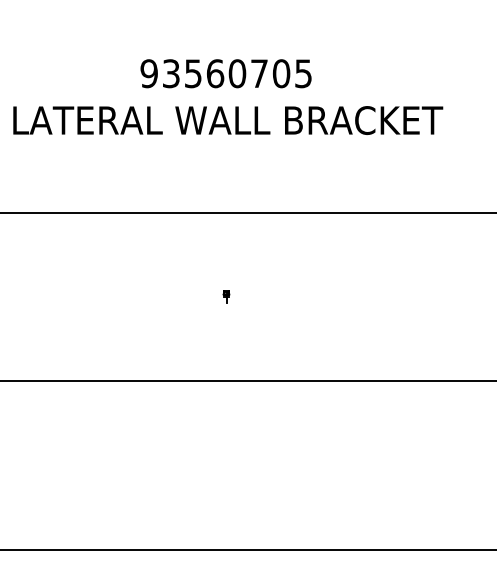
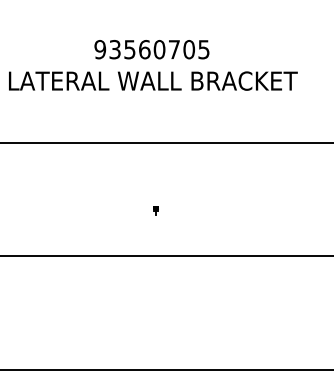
part: (225, 296) -> (155, 210), moved

